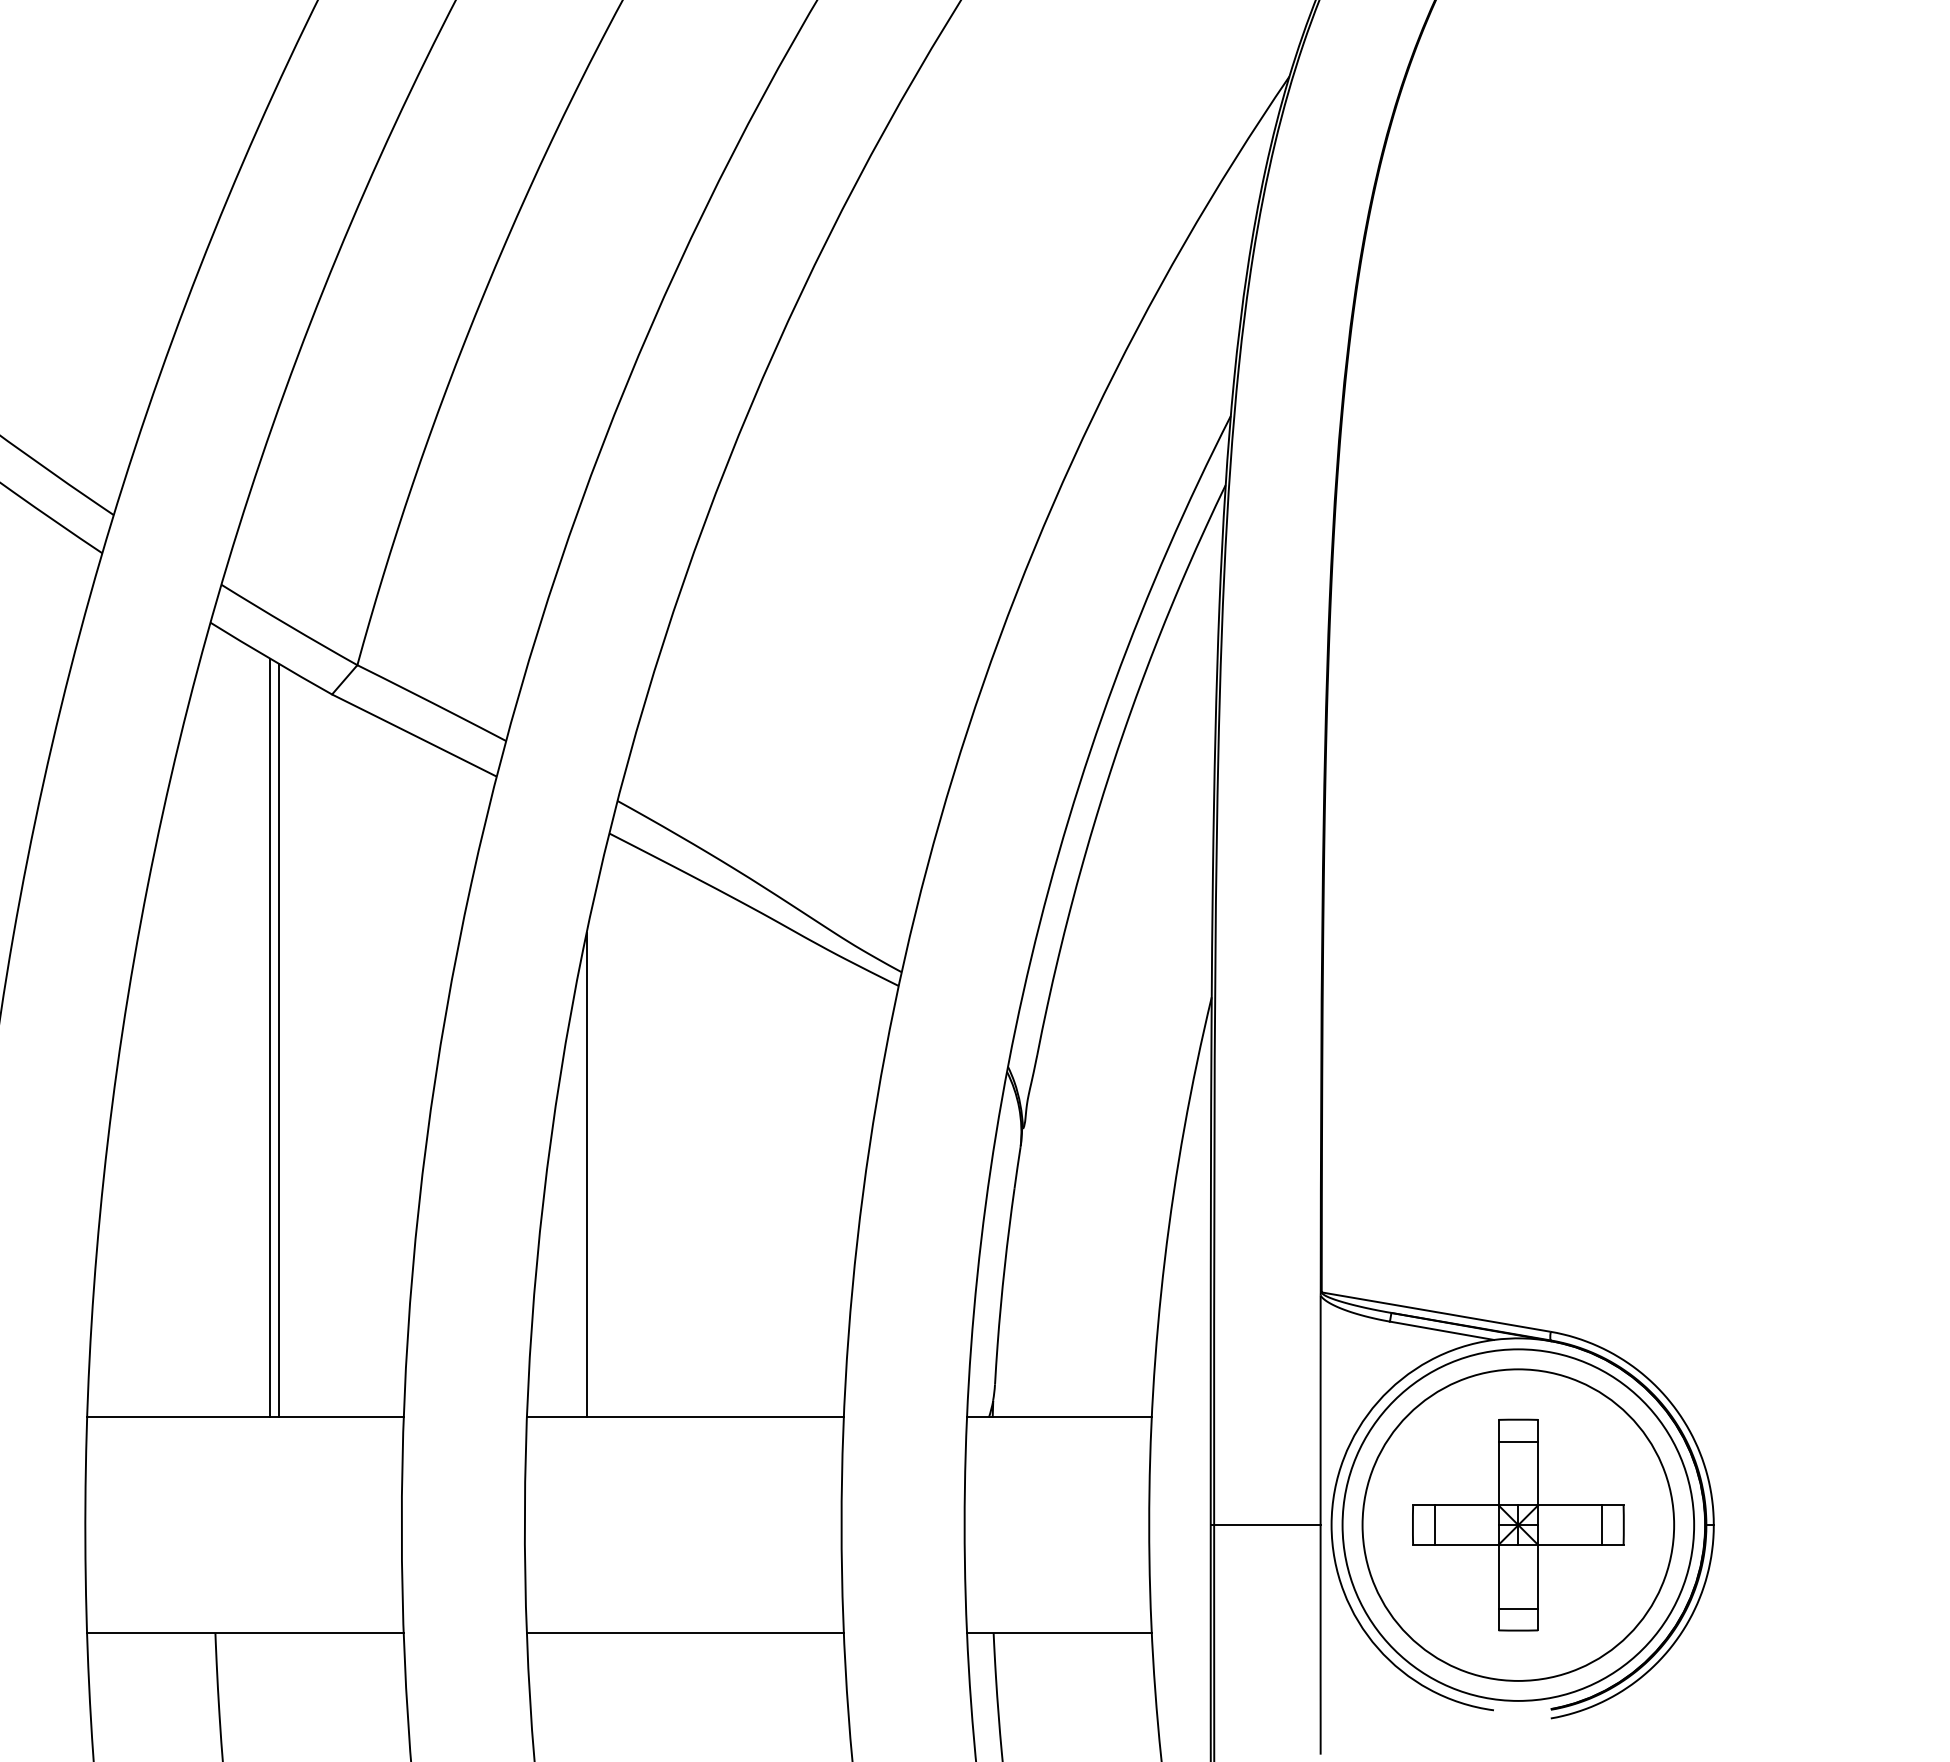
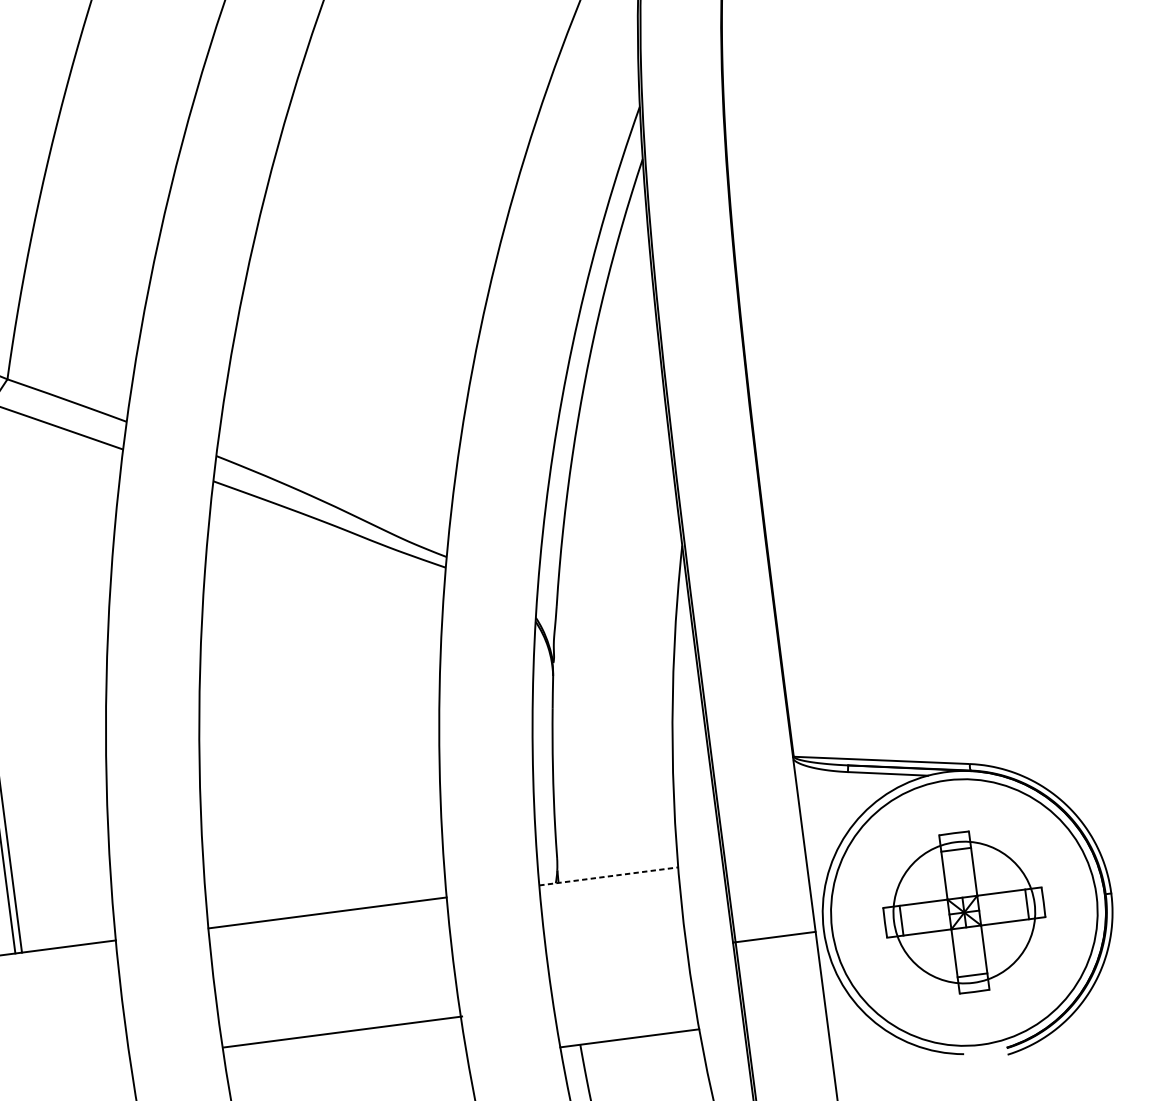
line: (586, 1174) -> (229, 739), removed
line: (1059, 1417) -> (608, 876), solid -> dashed
circle: (1518, 1524) -> (964, 912), size x0.6
line: (685, 1632) -> (343, 1031), moved

